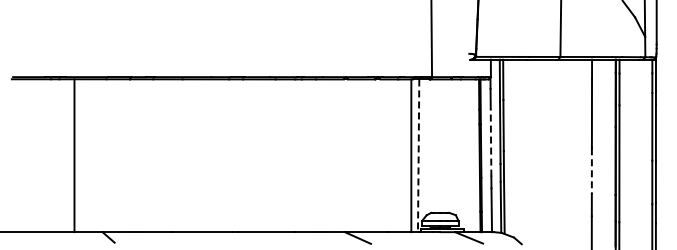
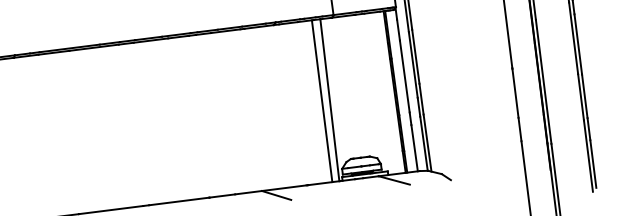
line: (491, 142) -> (405, 76), dashed -> solid
line: (418, 156) -> (329, 100), dashed -> solid
line: (591, 171) -> (515, 93), dashed -> solid

